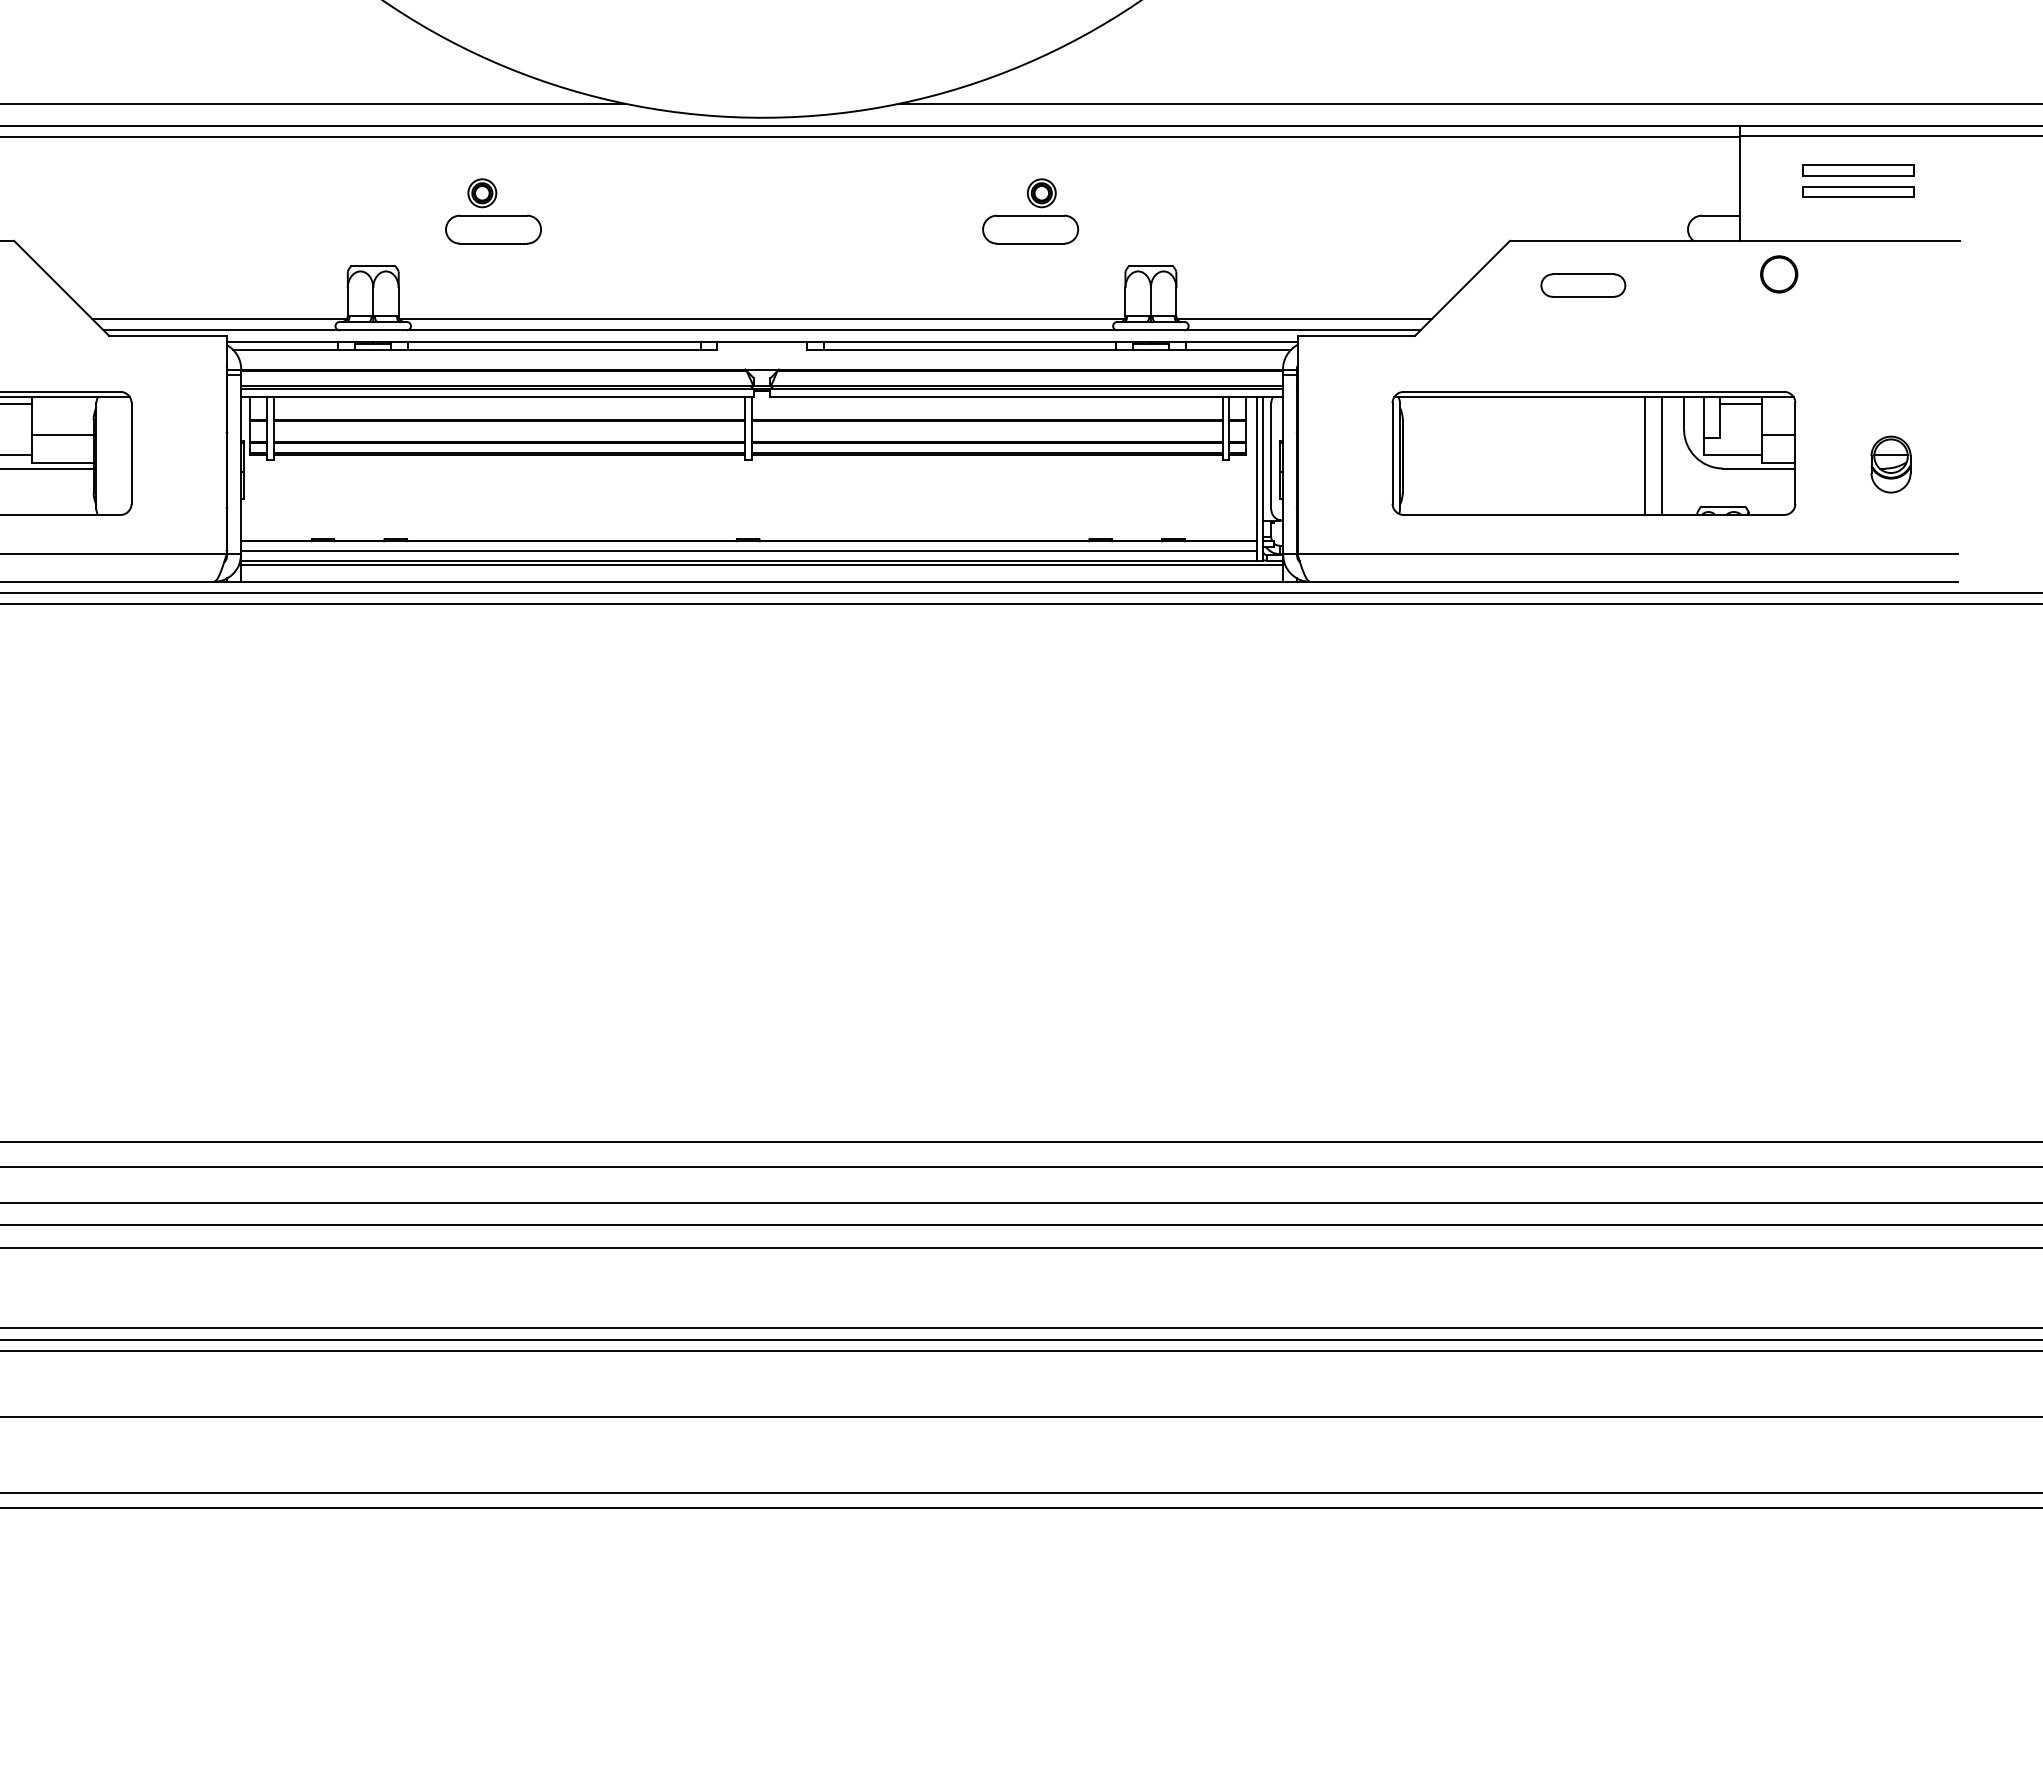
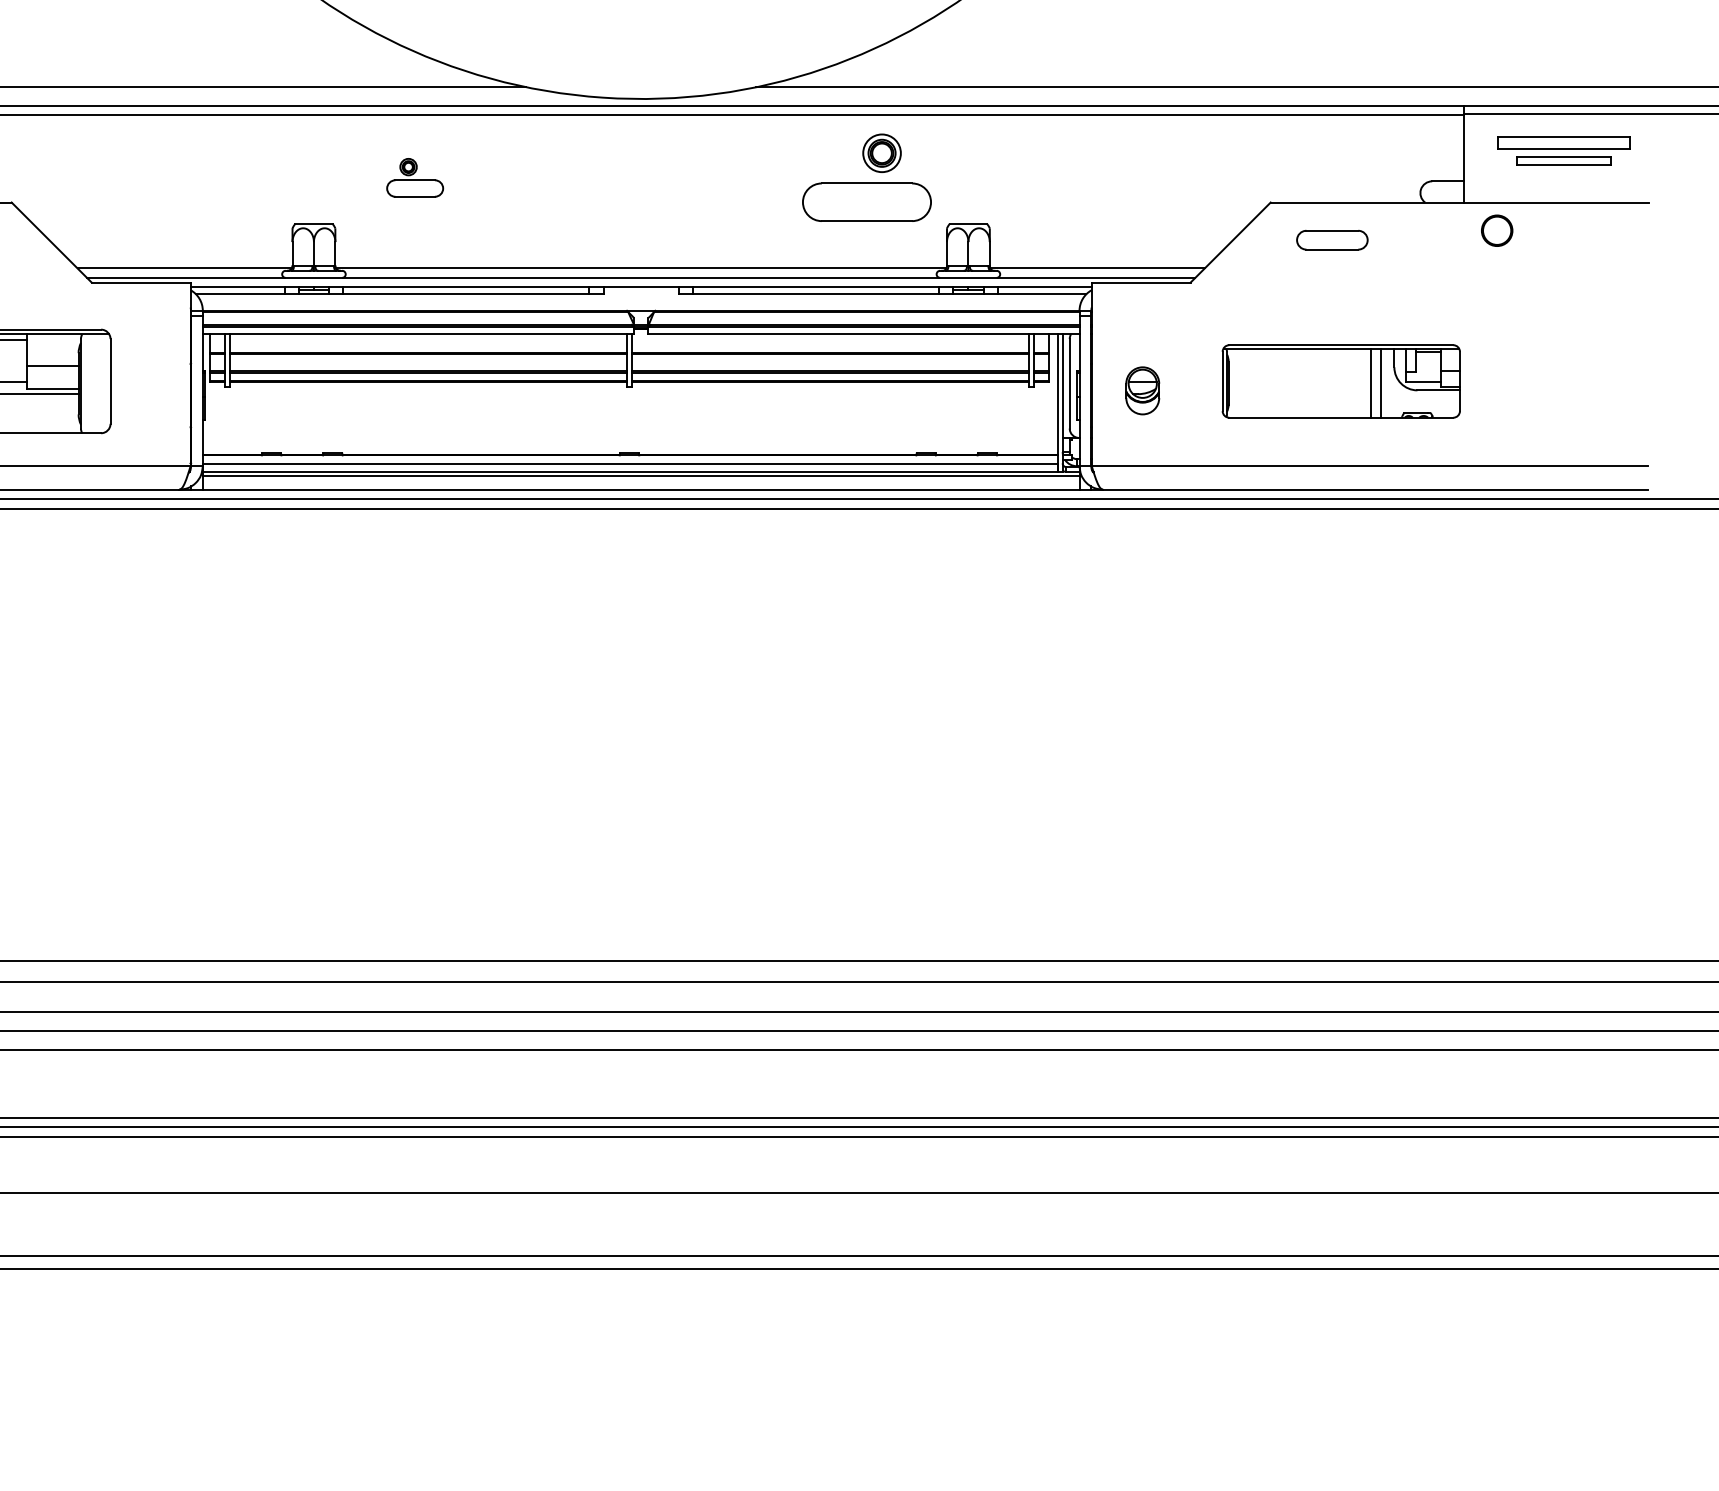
part: (1858, 170) -> (1563, 143), size x1.4
part: (493, 211) -> (415, 177), size x0.7
part: (1030, 211) -> (867, 177), size x1.6
part: (1593, 453) -> (1340, 381), size x0.7
part: (1890, 464) -> (1142, 390), moved

